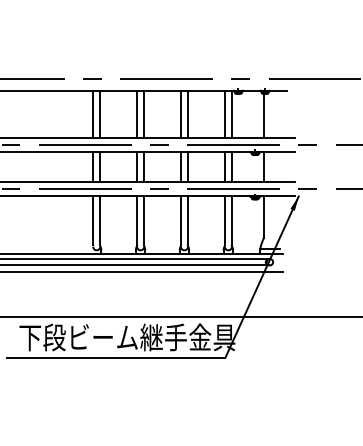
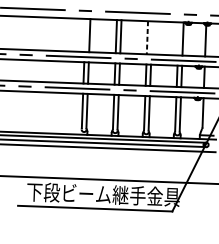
line: (93, 113) -> (85, 35), removed
line: (187, 113) -> (151, 37), removed
line: (225, 113) -> (178, 38), removed
line: (181, 114) -> (147, 38), solid -> dashed

